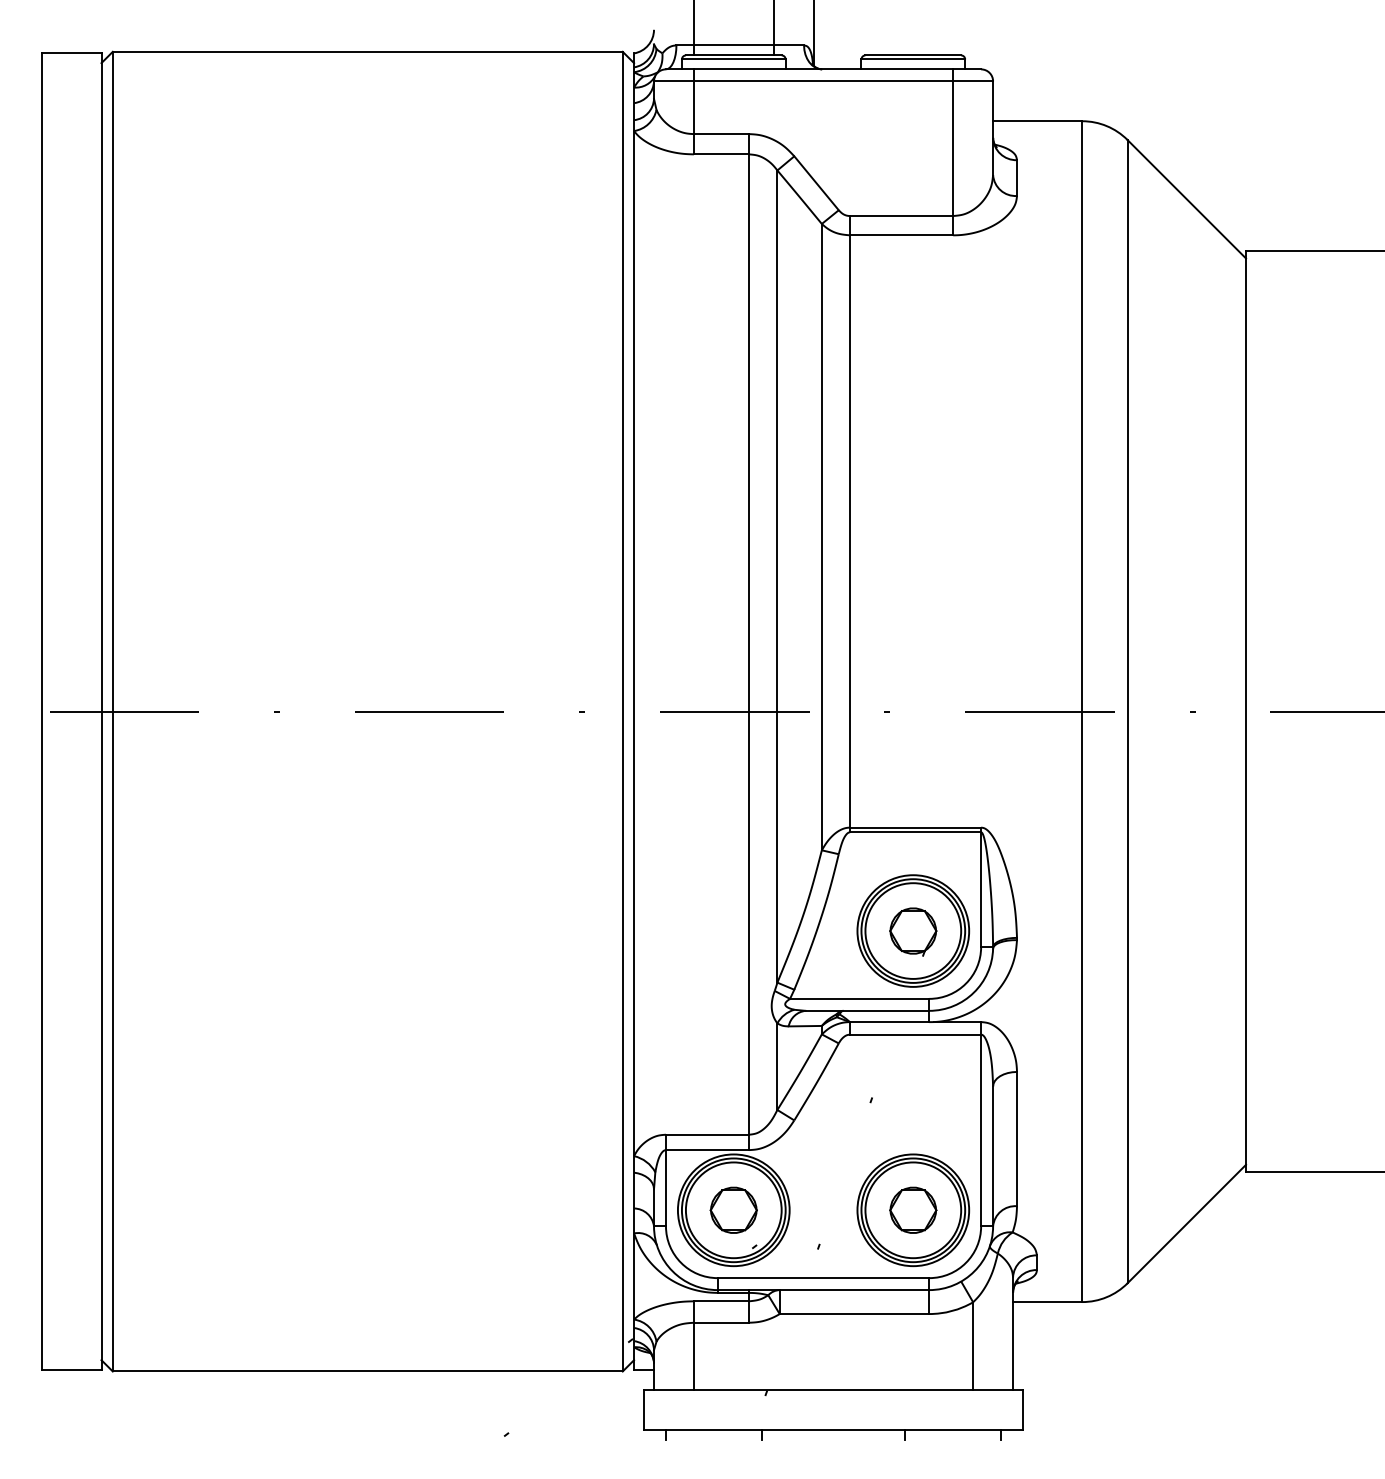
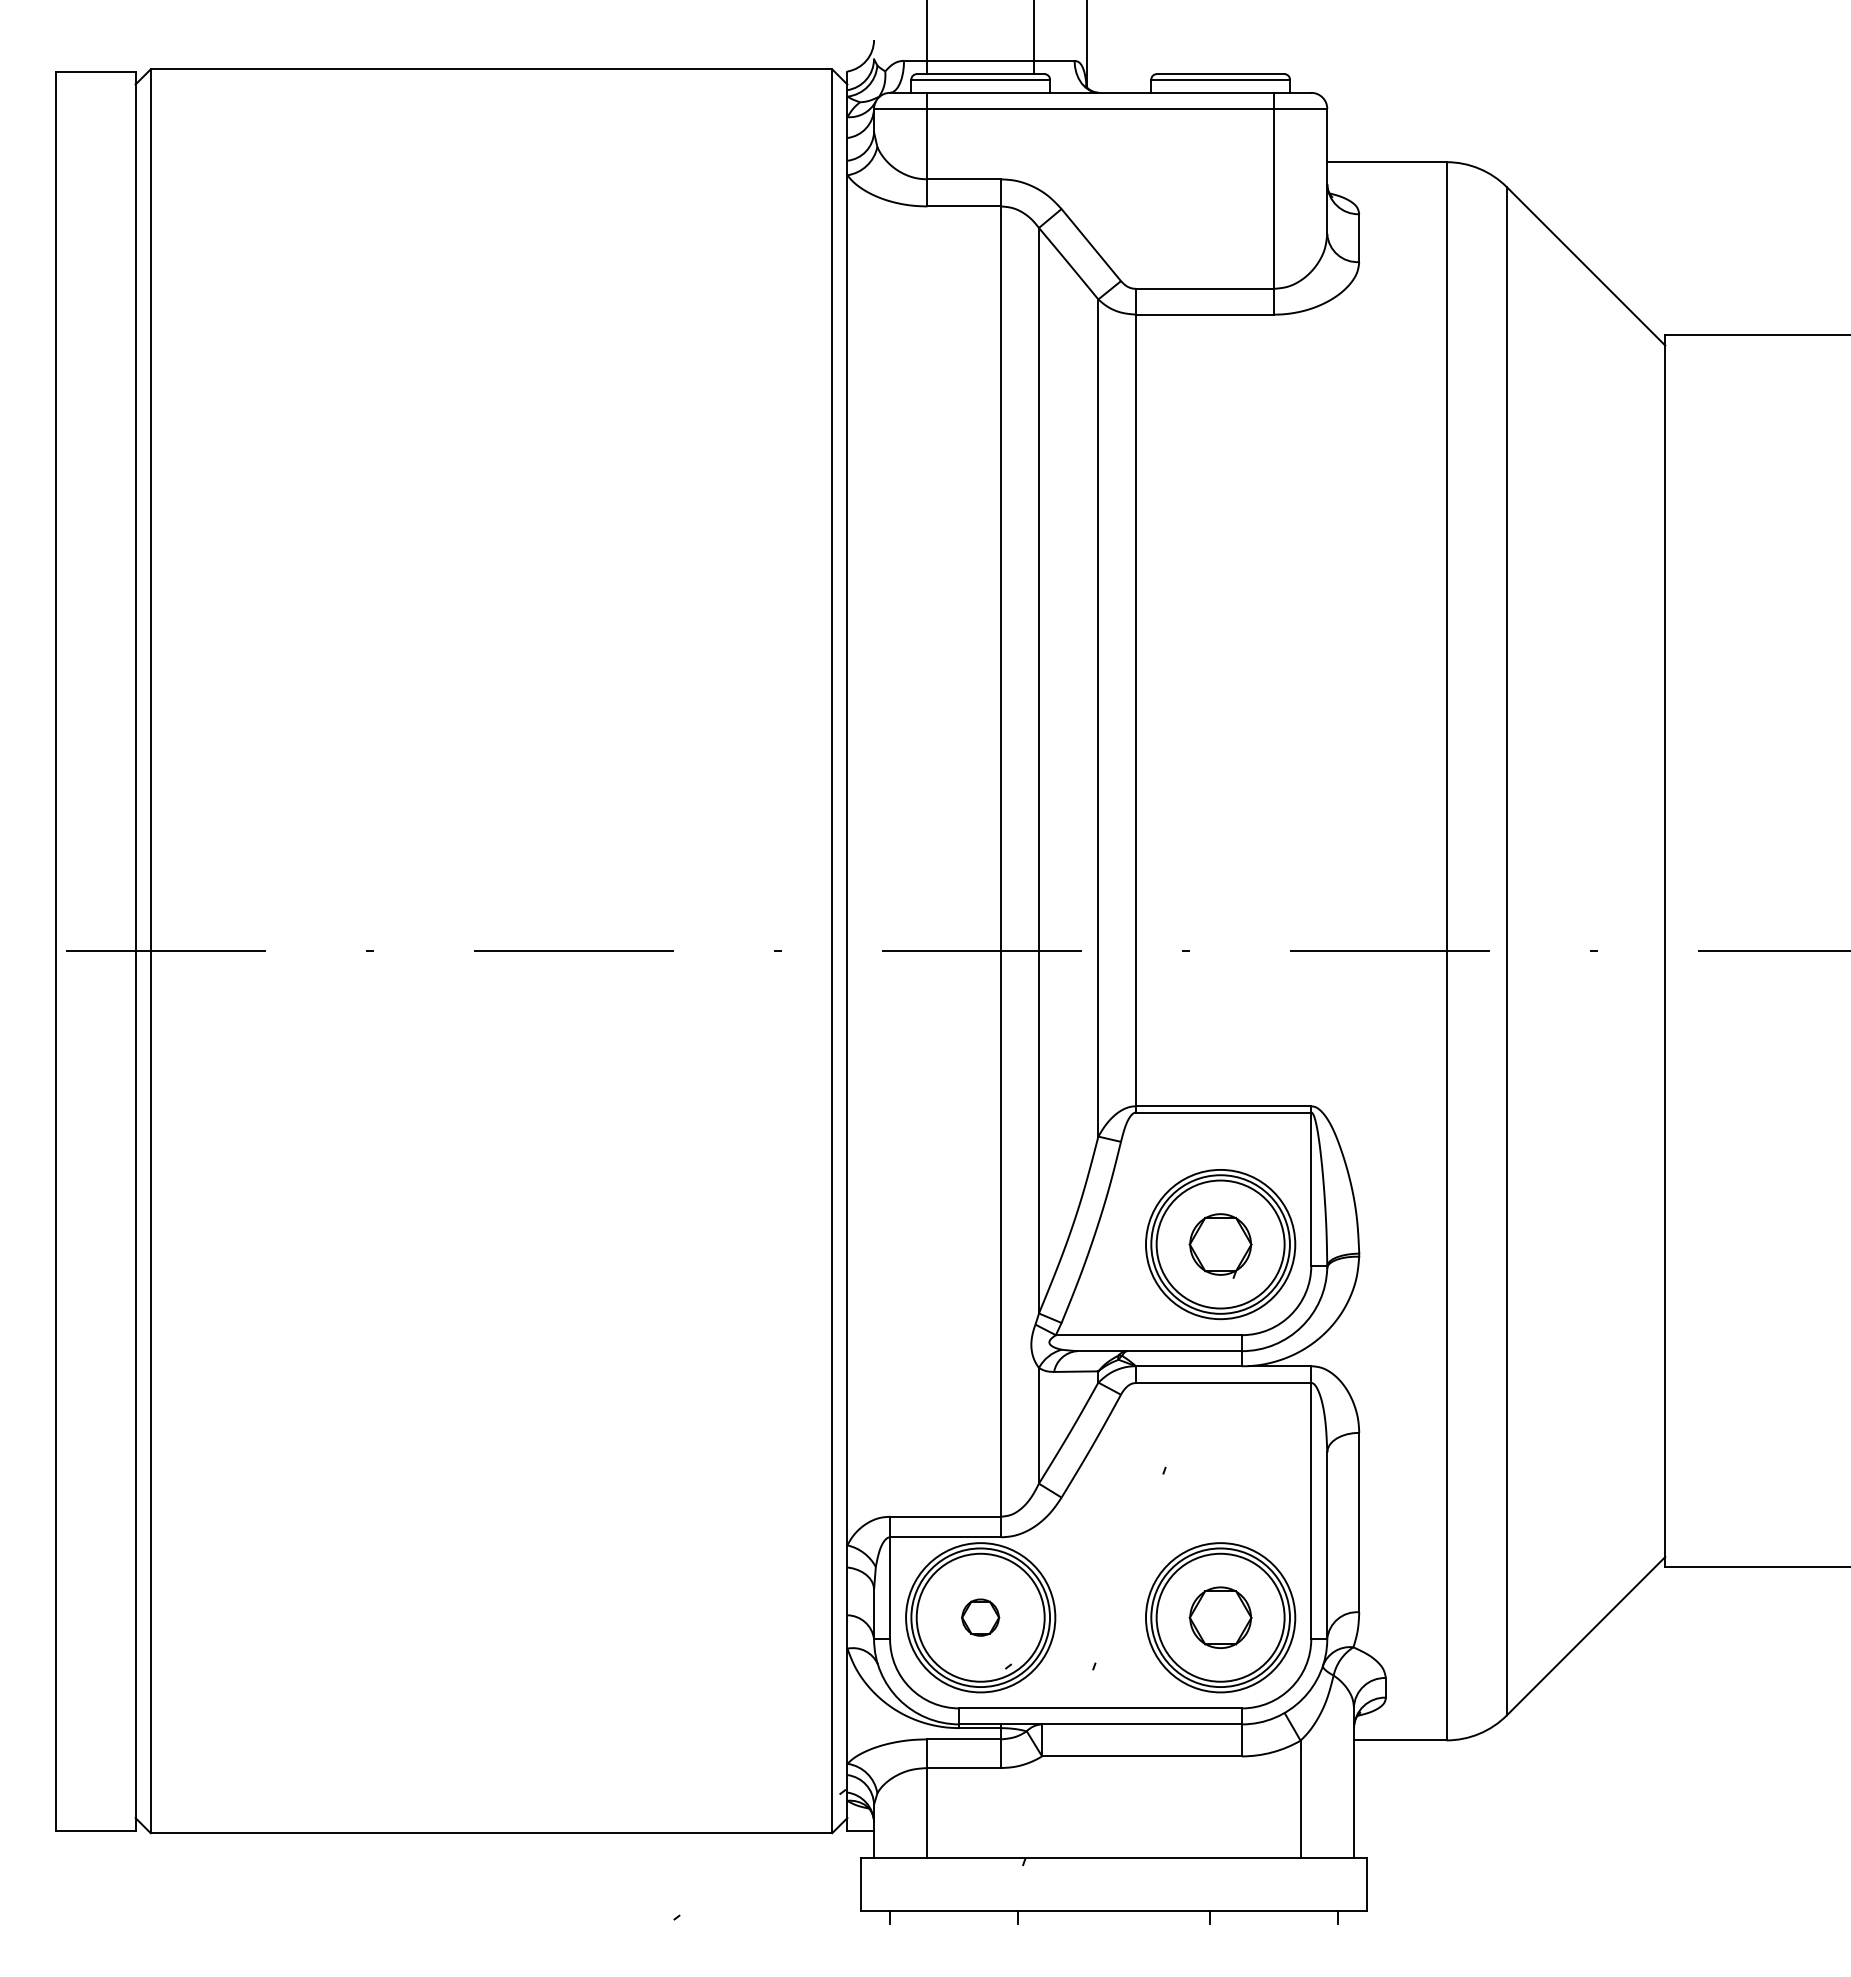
part: (733, 1210) -> (980, 1617), size x0.6

